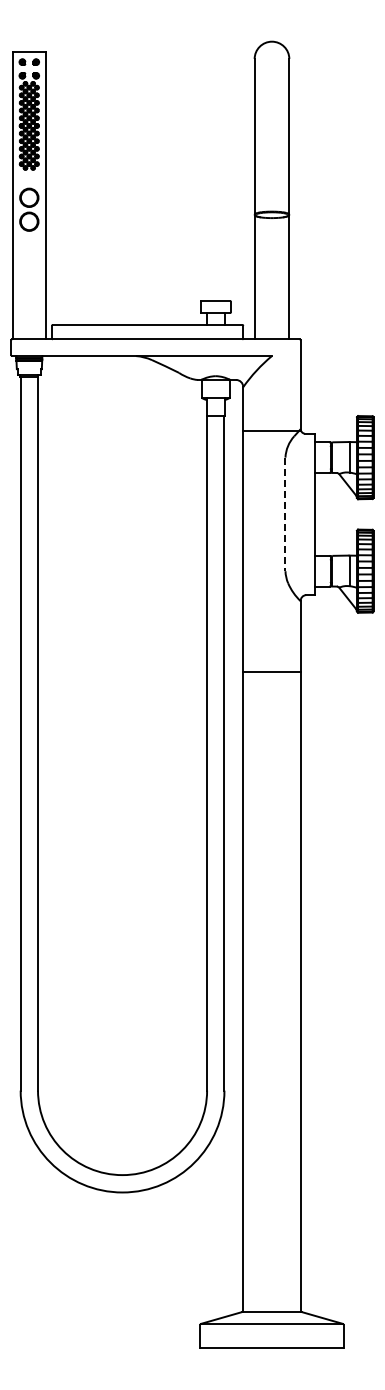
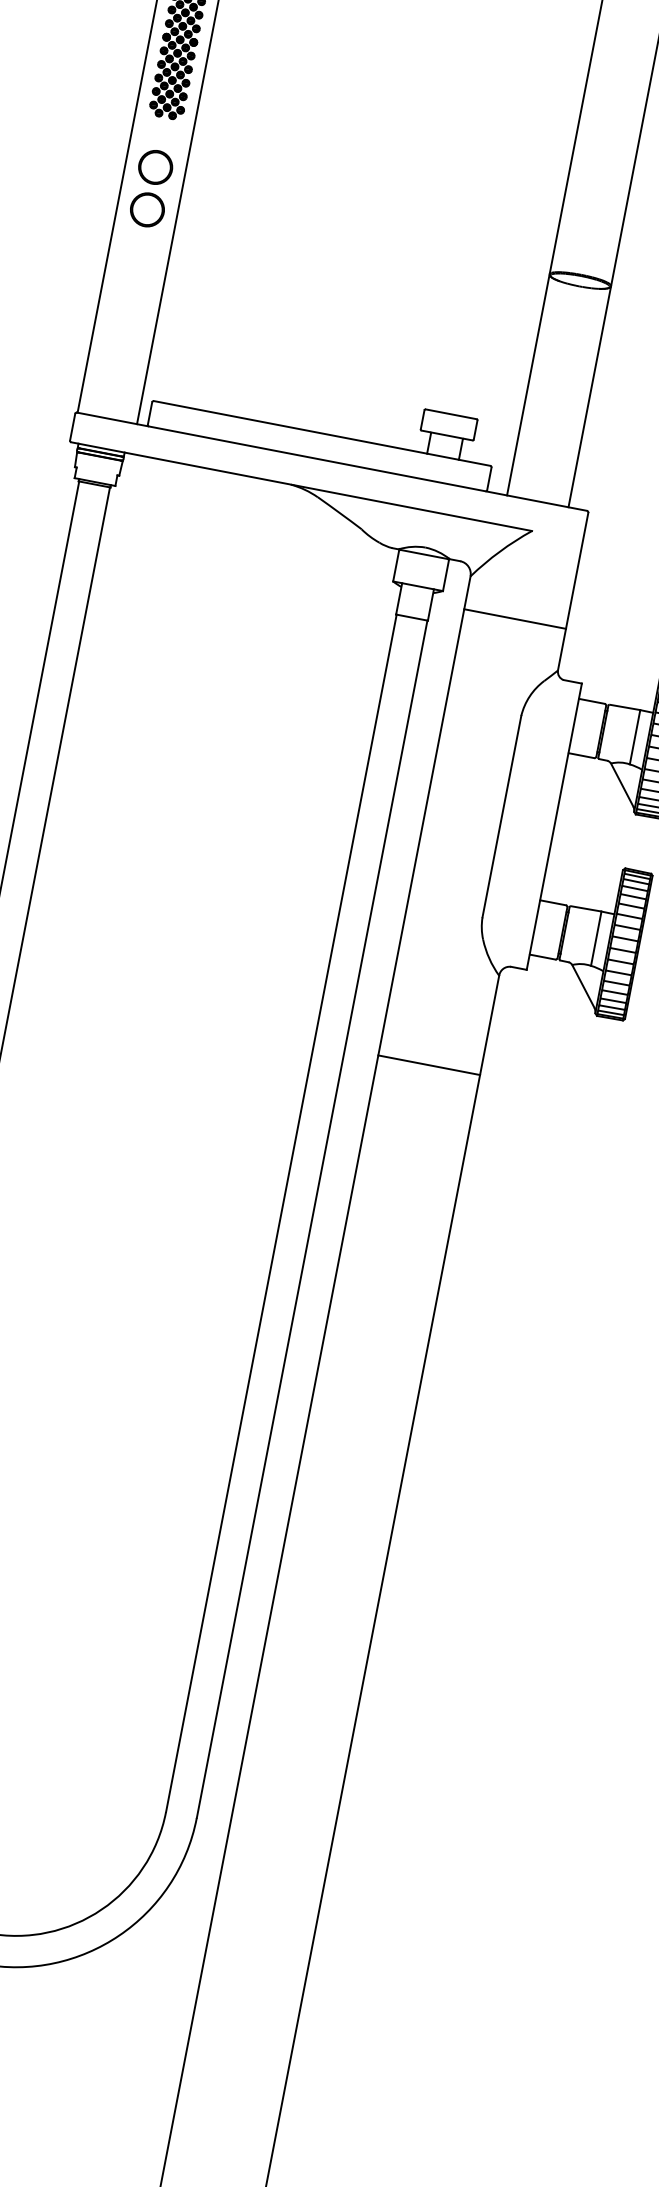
line: (271, 430) -> (514, 618), moved
line: (285, 514) -> (501, 816), dashed -> solid
line: (271, 672) -> (428, 1065), moved

